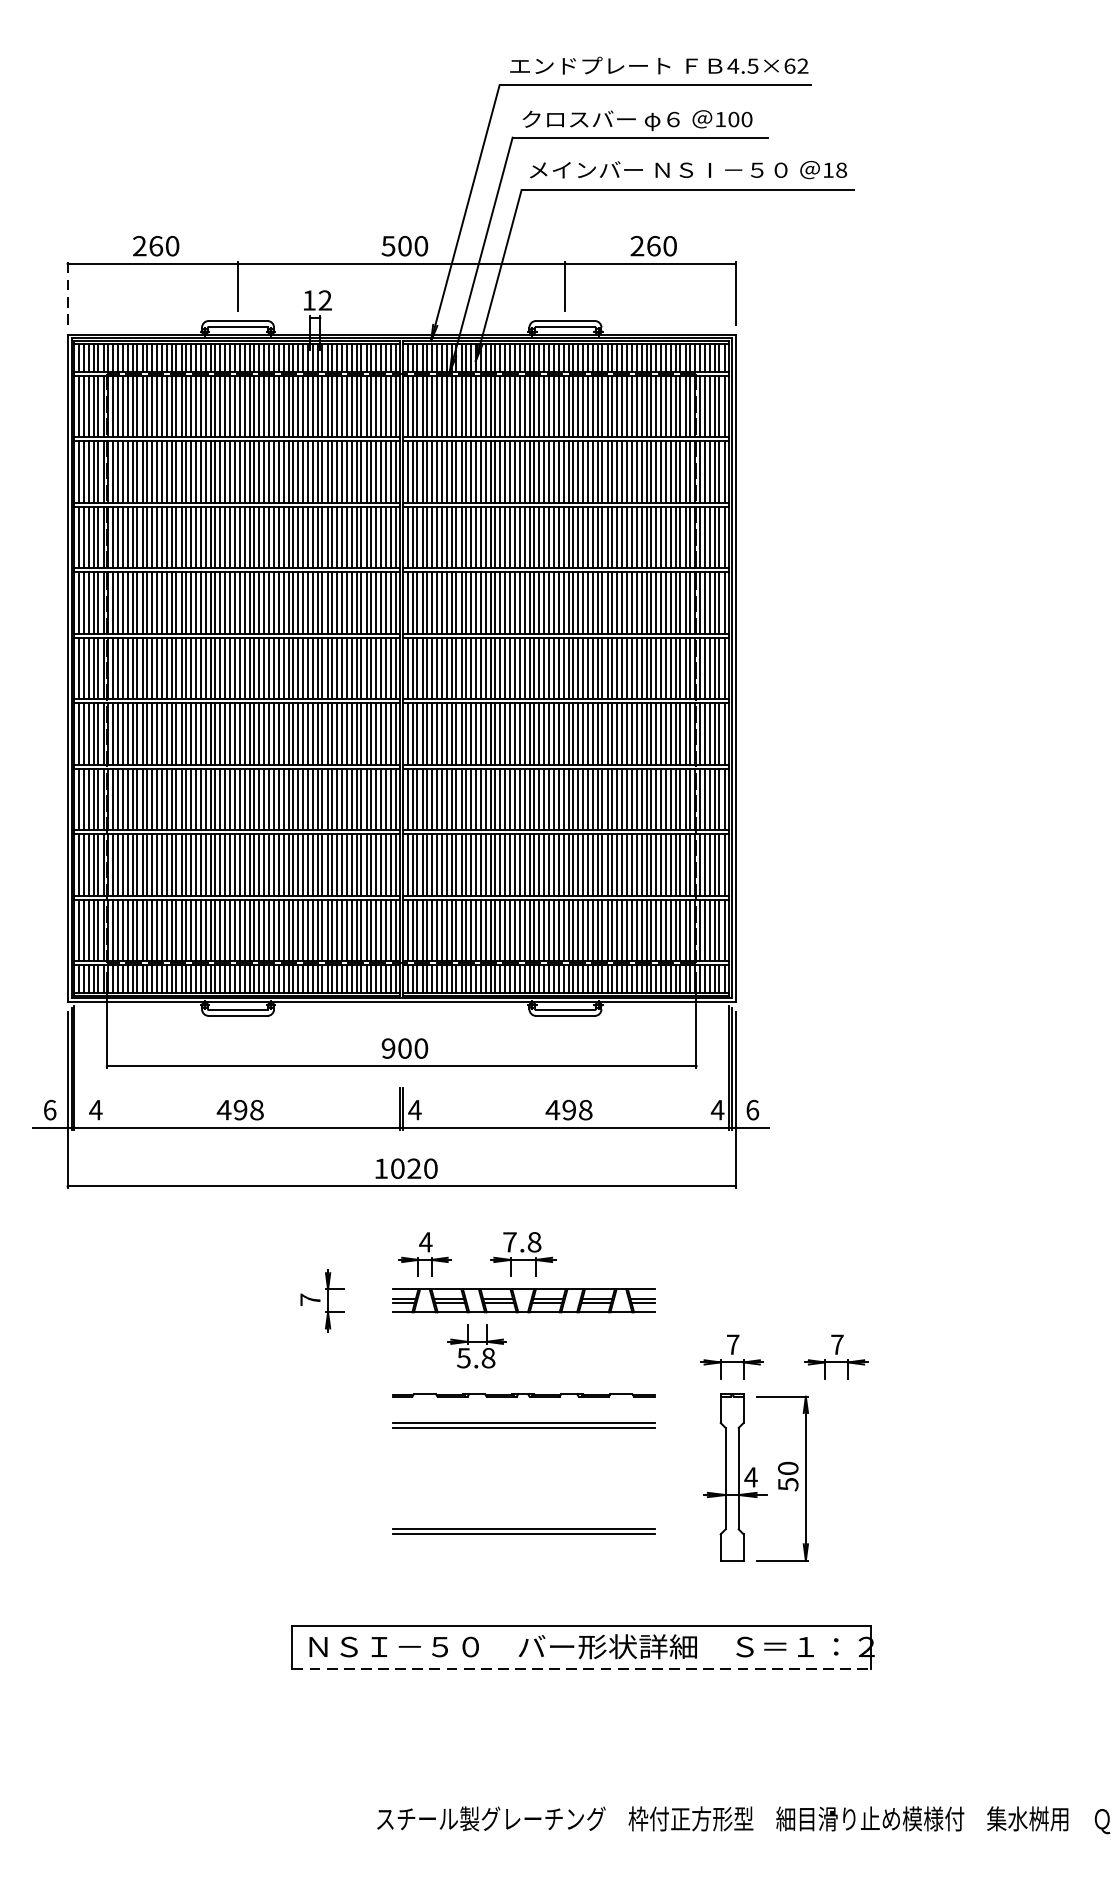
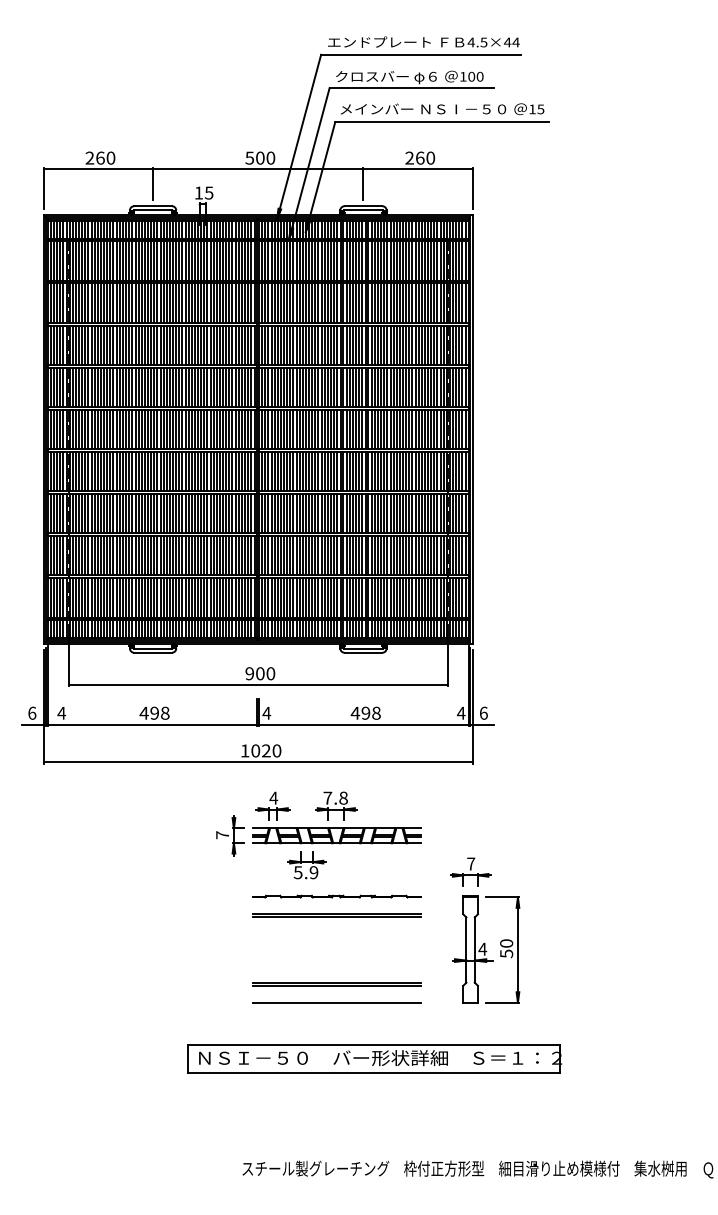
text: (795, 66) -> (511, 42), 4.5×62 -> 4.5×44
text: (840, 170) -> (540, 109), 18 -> 15
line: (67, 291) -> (43, 187), dashed -> solid
text: (325, 299) -> (209, 192), 12 -> 15
part: (322, 1300) -> (230, 835), moved
part: (836, 1356) -> (537, 871), removed
text: (487, 1357) -> (313, 872), 5.8 -> 5.9
line: (523, 1560) -> (336, 1002), added
line: (581, 1669) -> (373, 1072), dashed -> solid

